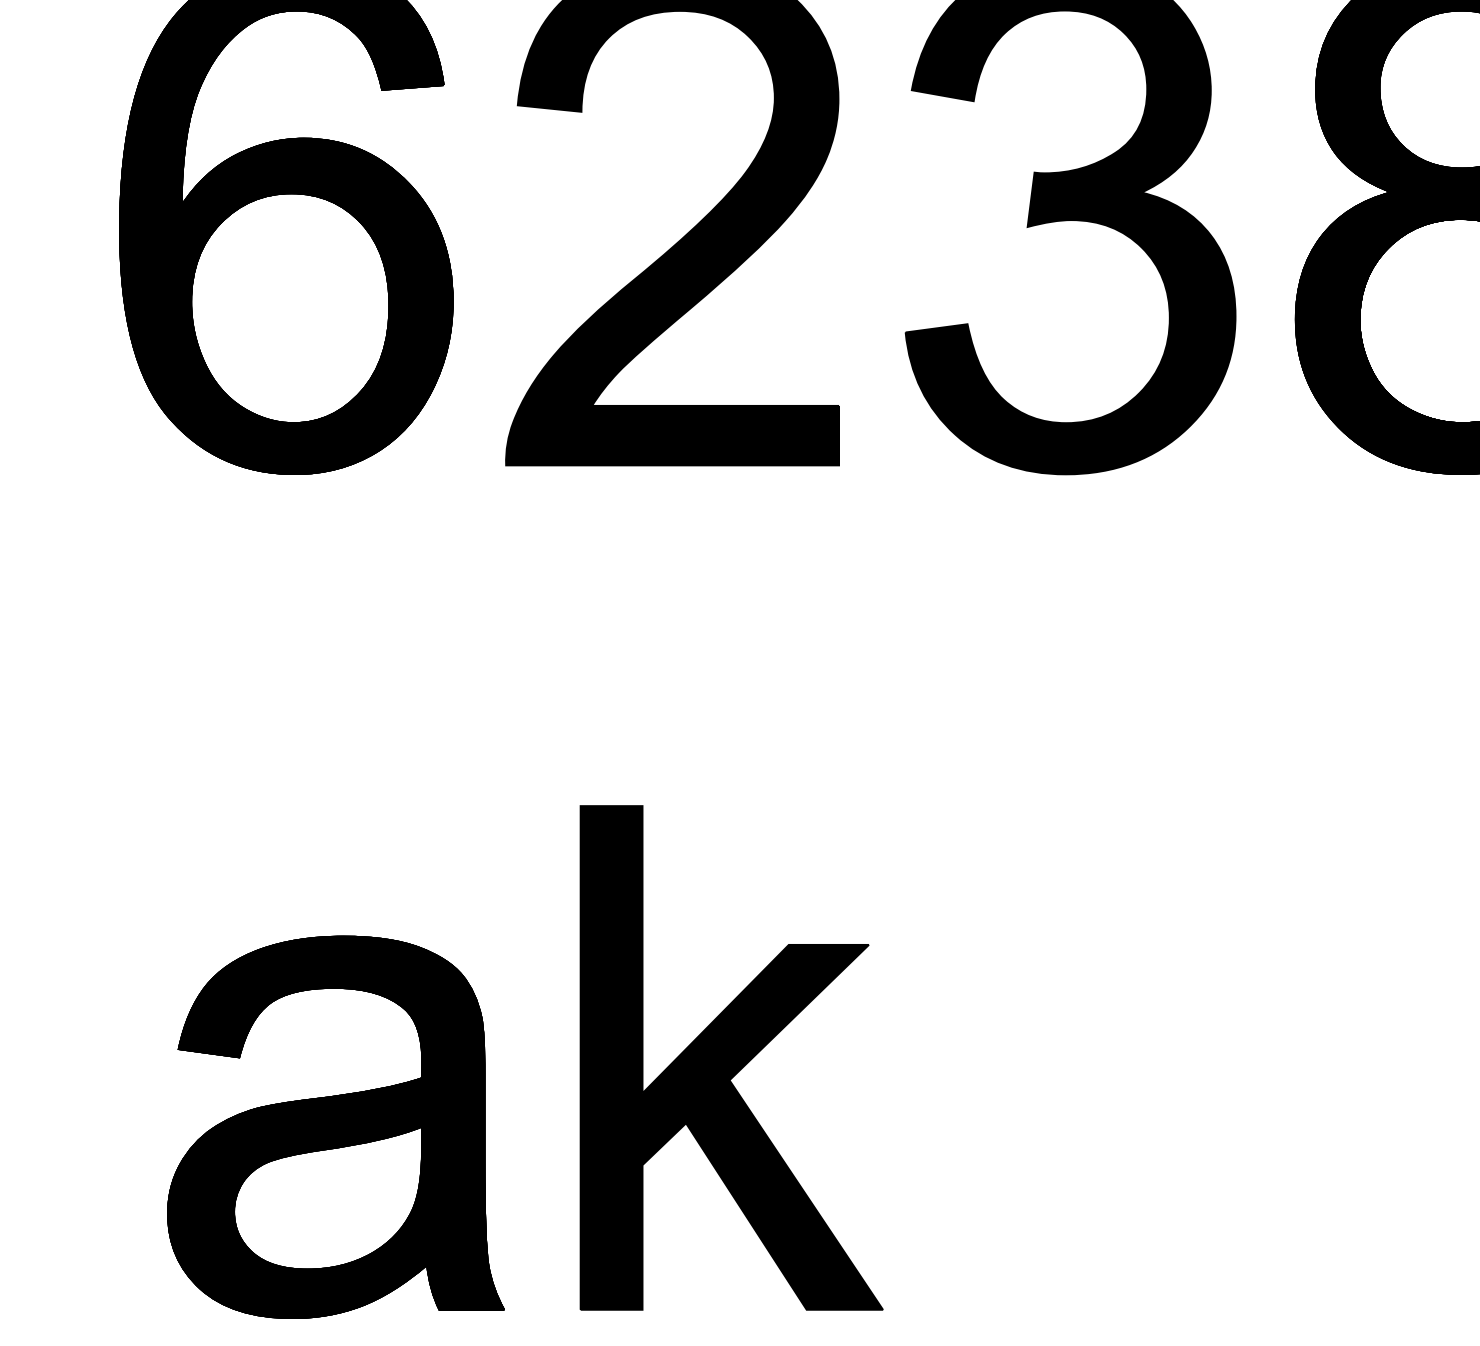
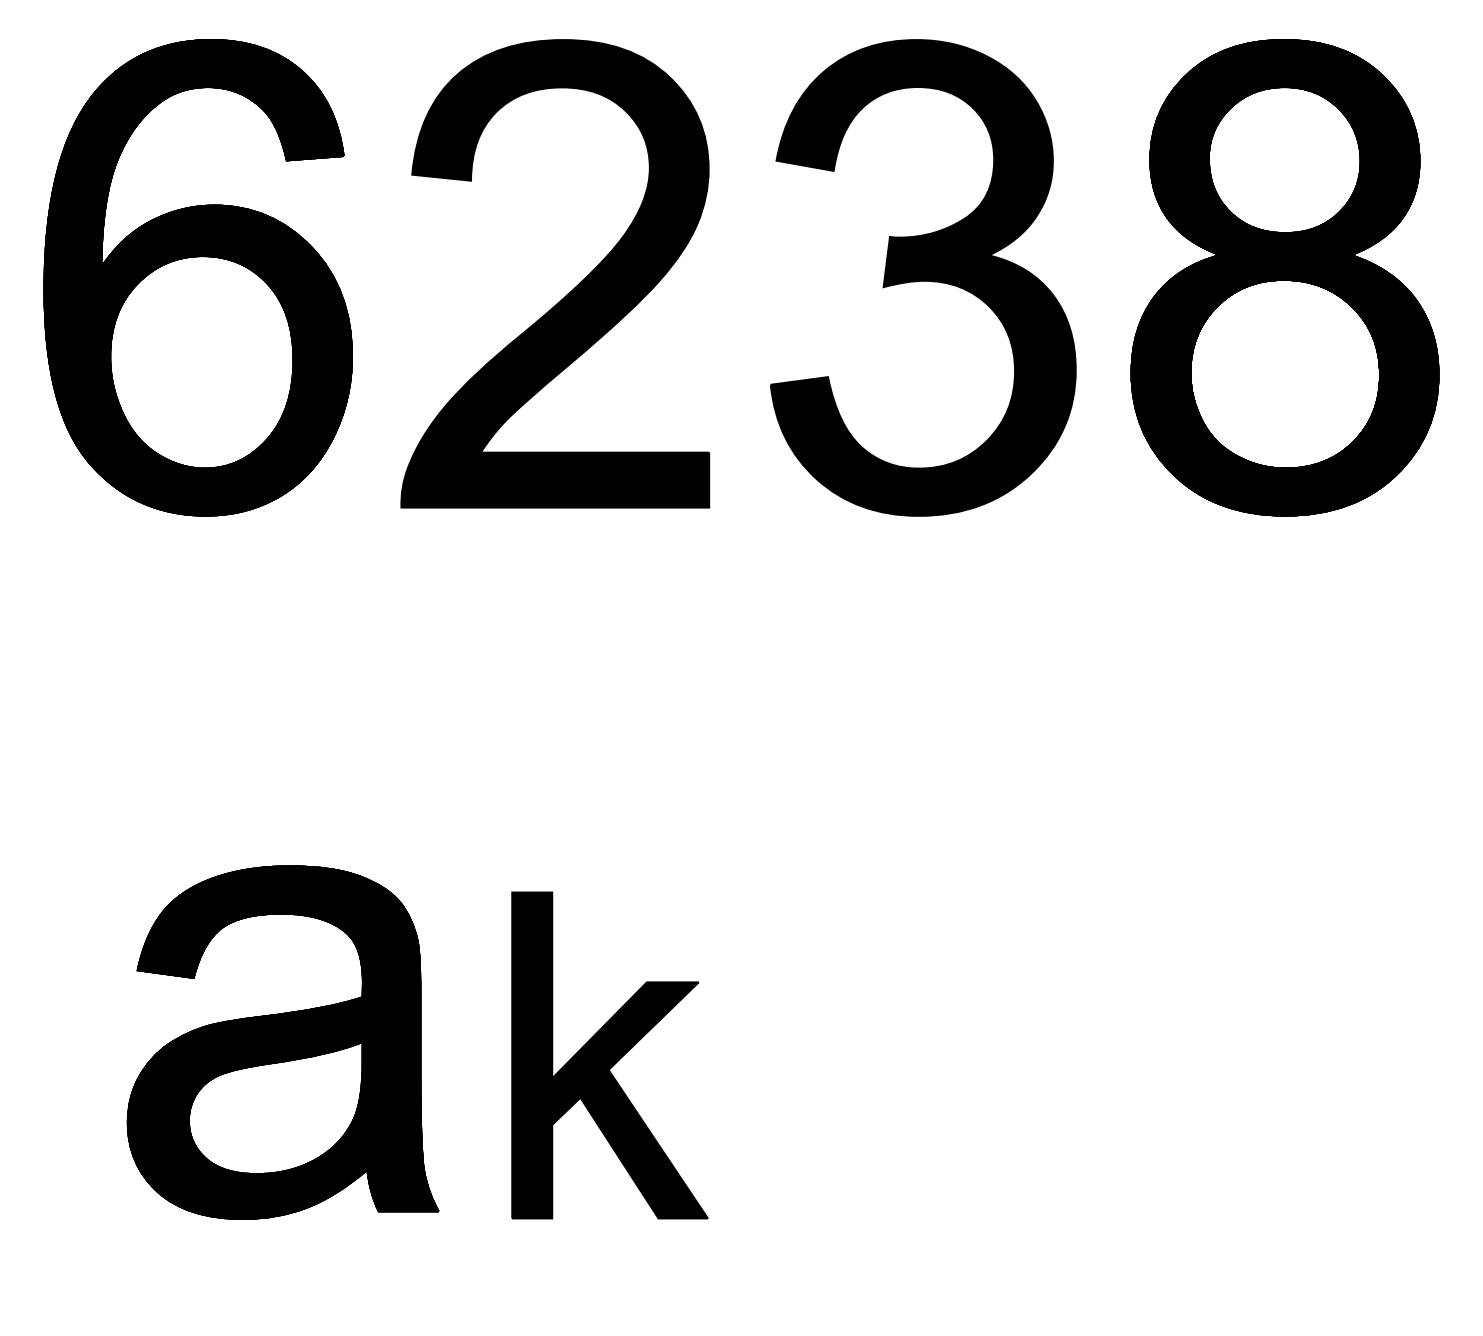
part: (731, 1057) -> (609, 1055), size x0.7
part: (335, 1127) -> (282, 1042), moved

